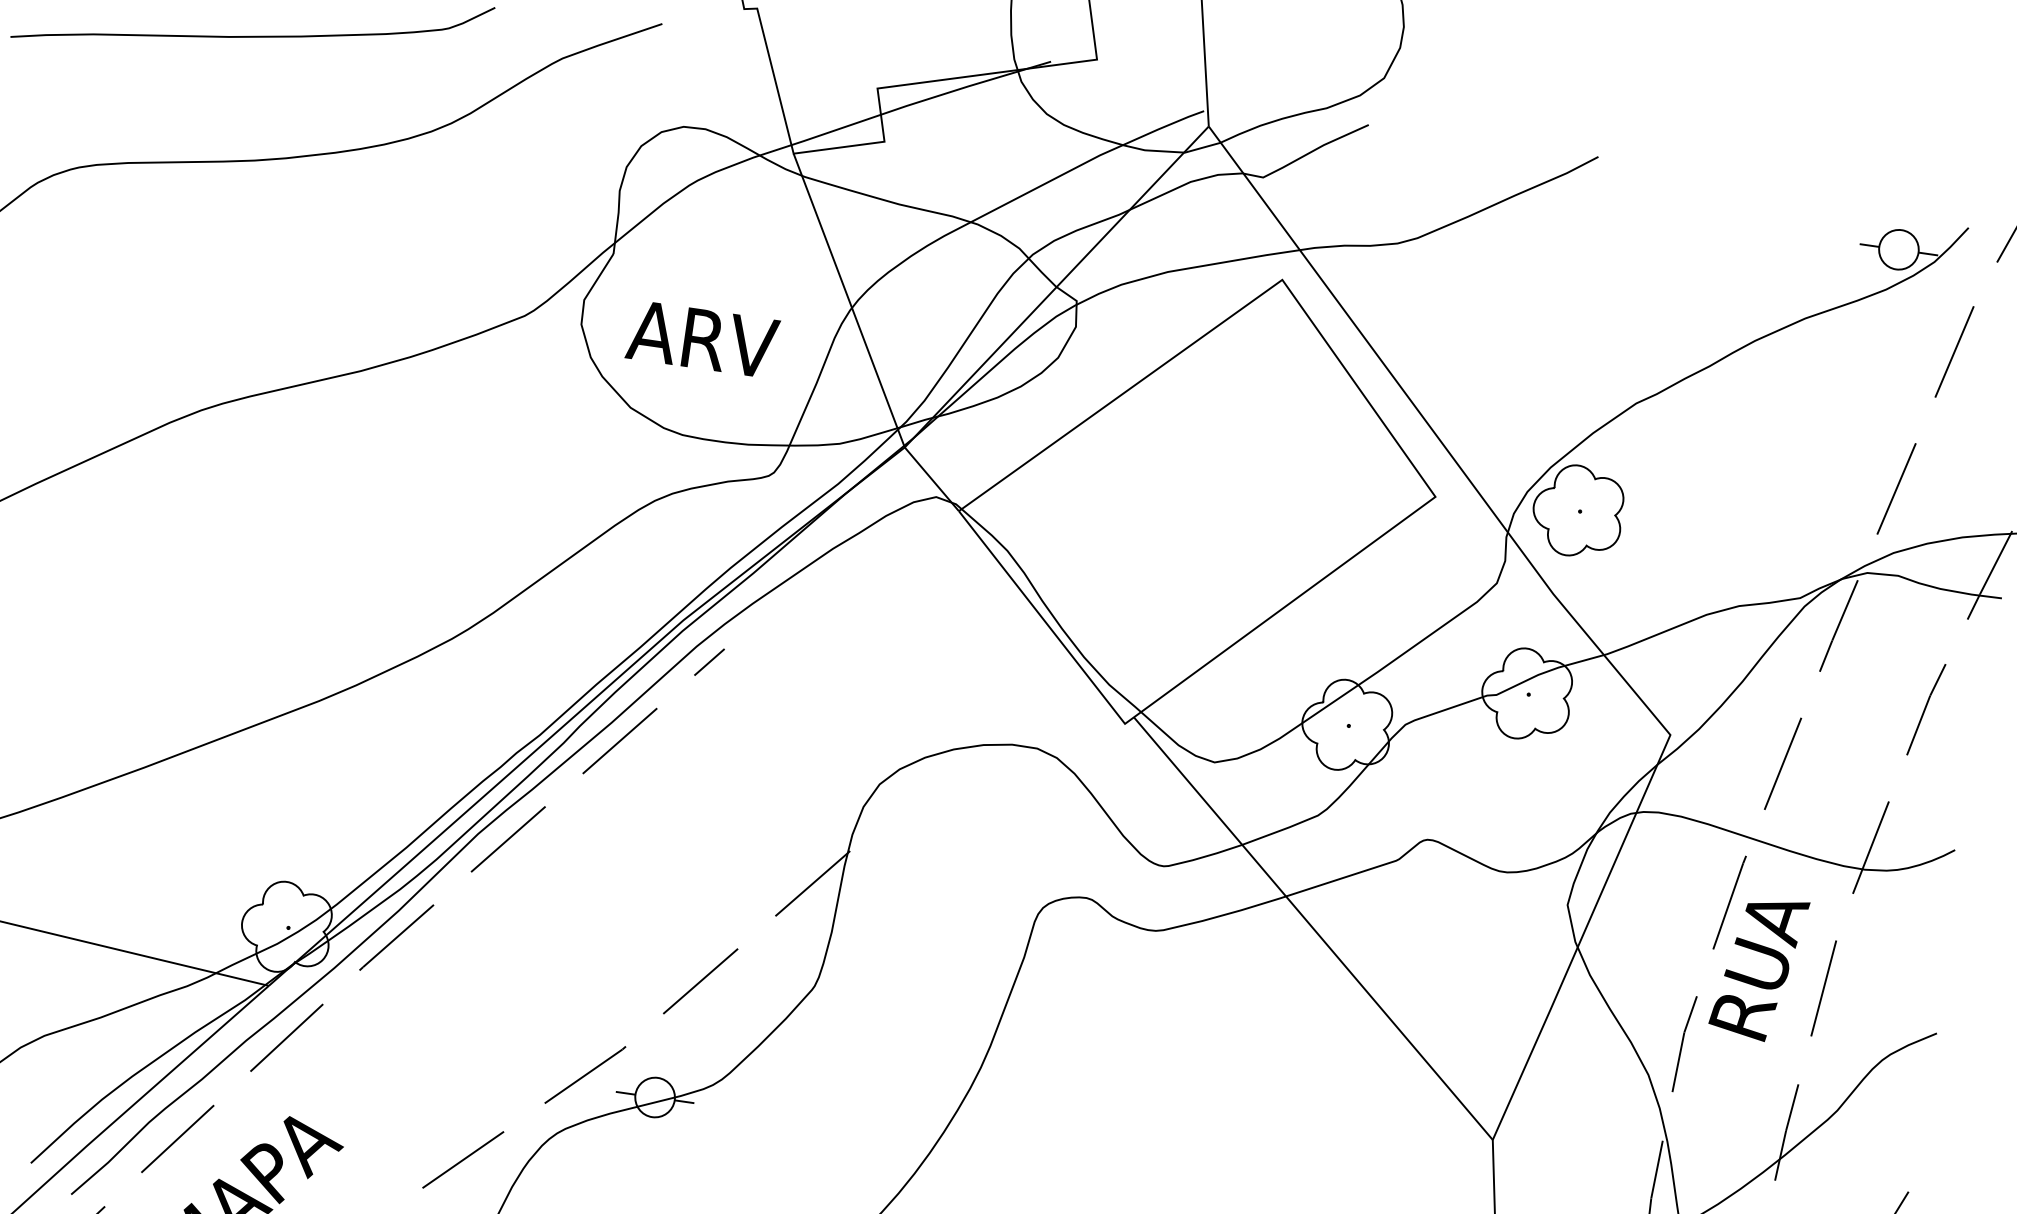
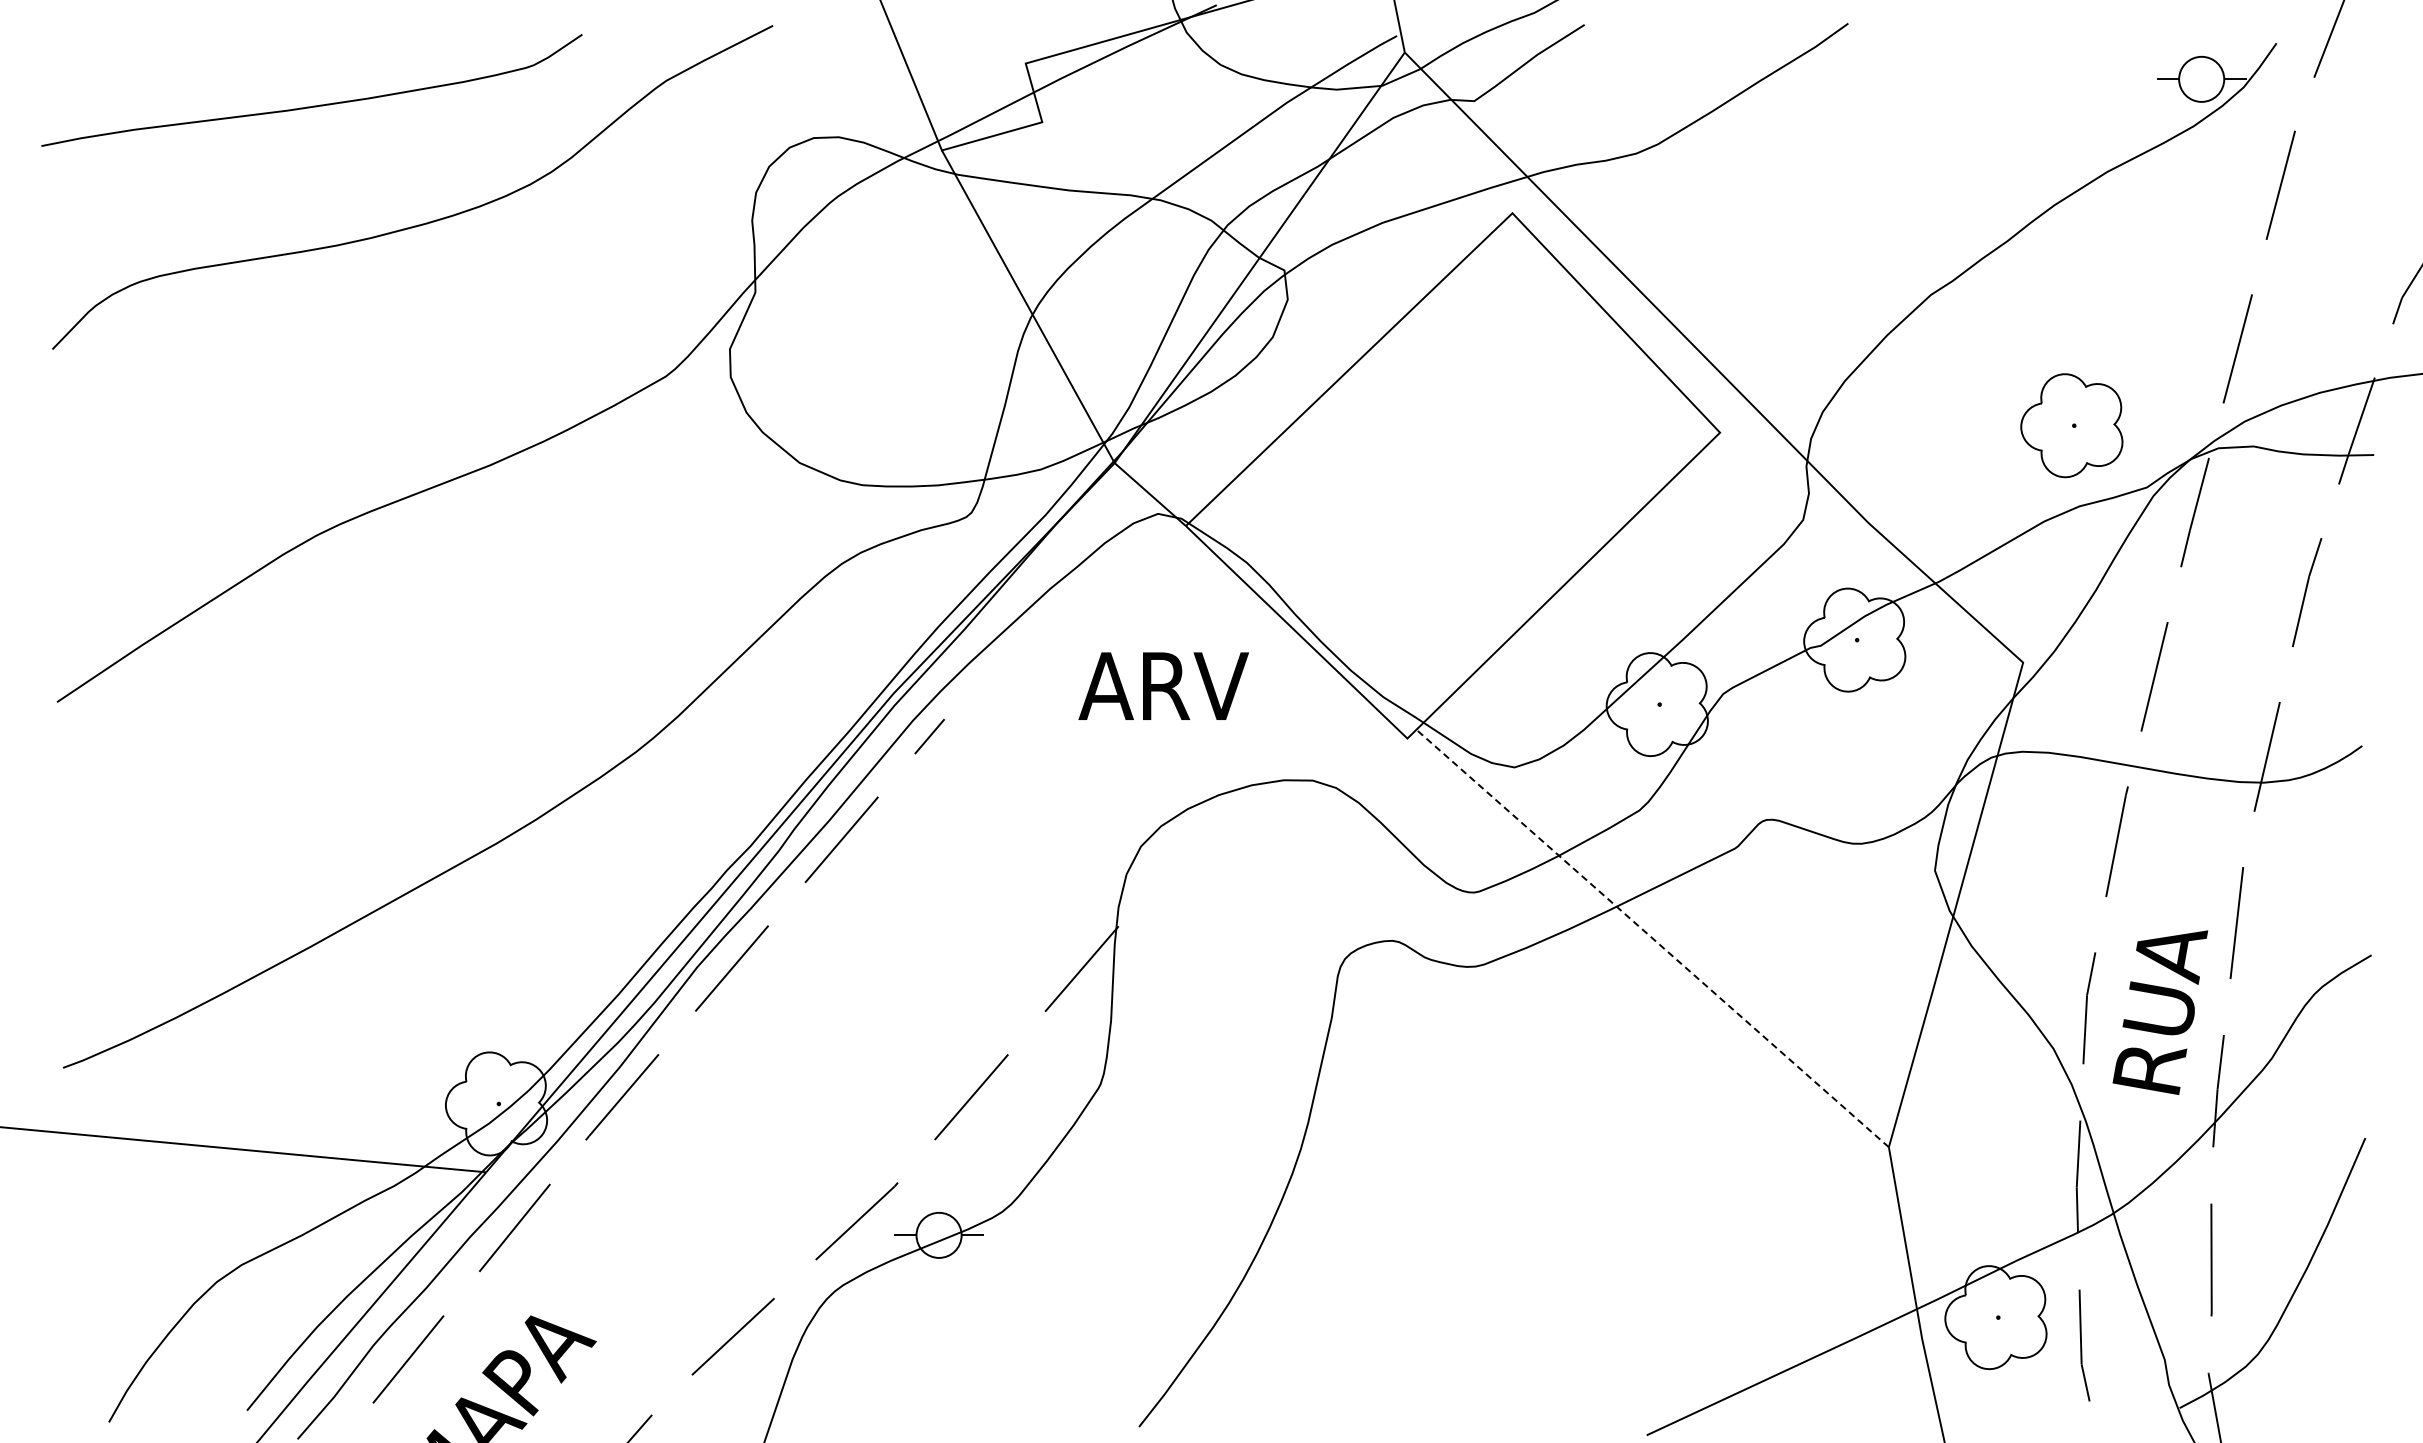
text: (702, 338) -> (1163, 685), moved
part: (1577, 511) -> (2071, 425), moved
line: (1314, 928) -> (1653, 938), solid -> dashed
text: (1758, 967) -> (2160, 1012), moved

